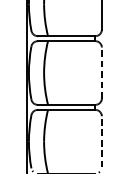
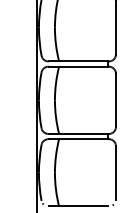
line: (101, 72) -> (115, 99), dashed -> solid
line: (101, 141) -> (115, 172), dashed -> solid

